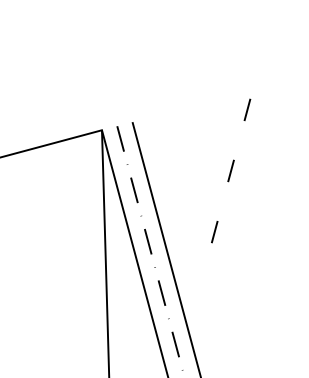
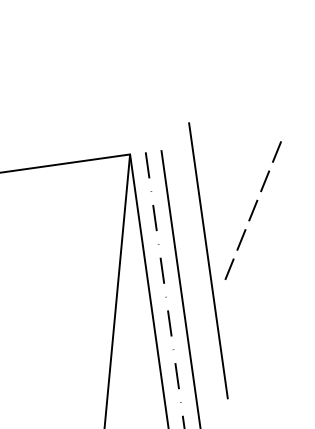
line: (239, 140) -> (265, 181), added
line: (222, 201) -> (241, 239), added
line: (192, 225) -> (208, 260), added

